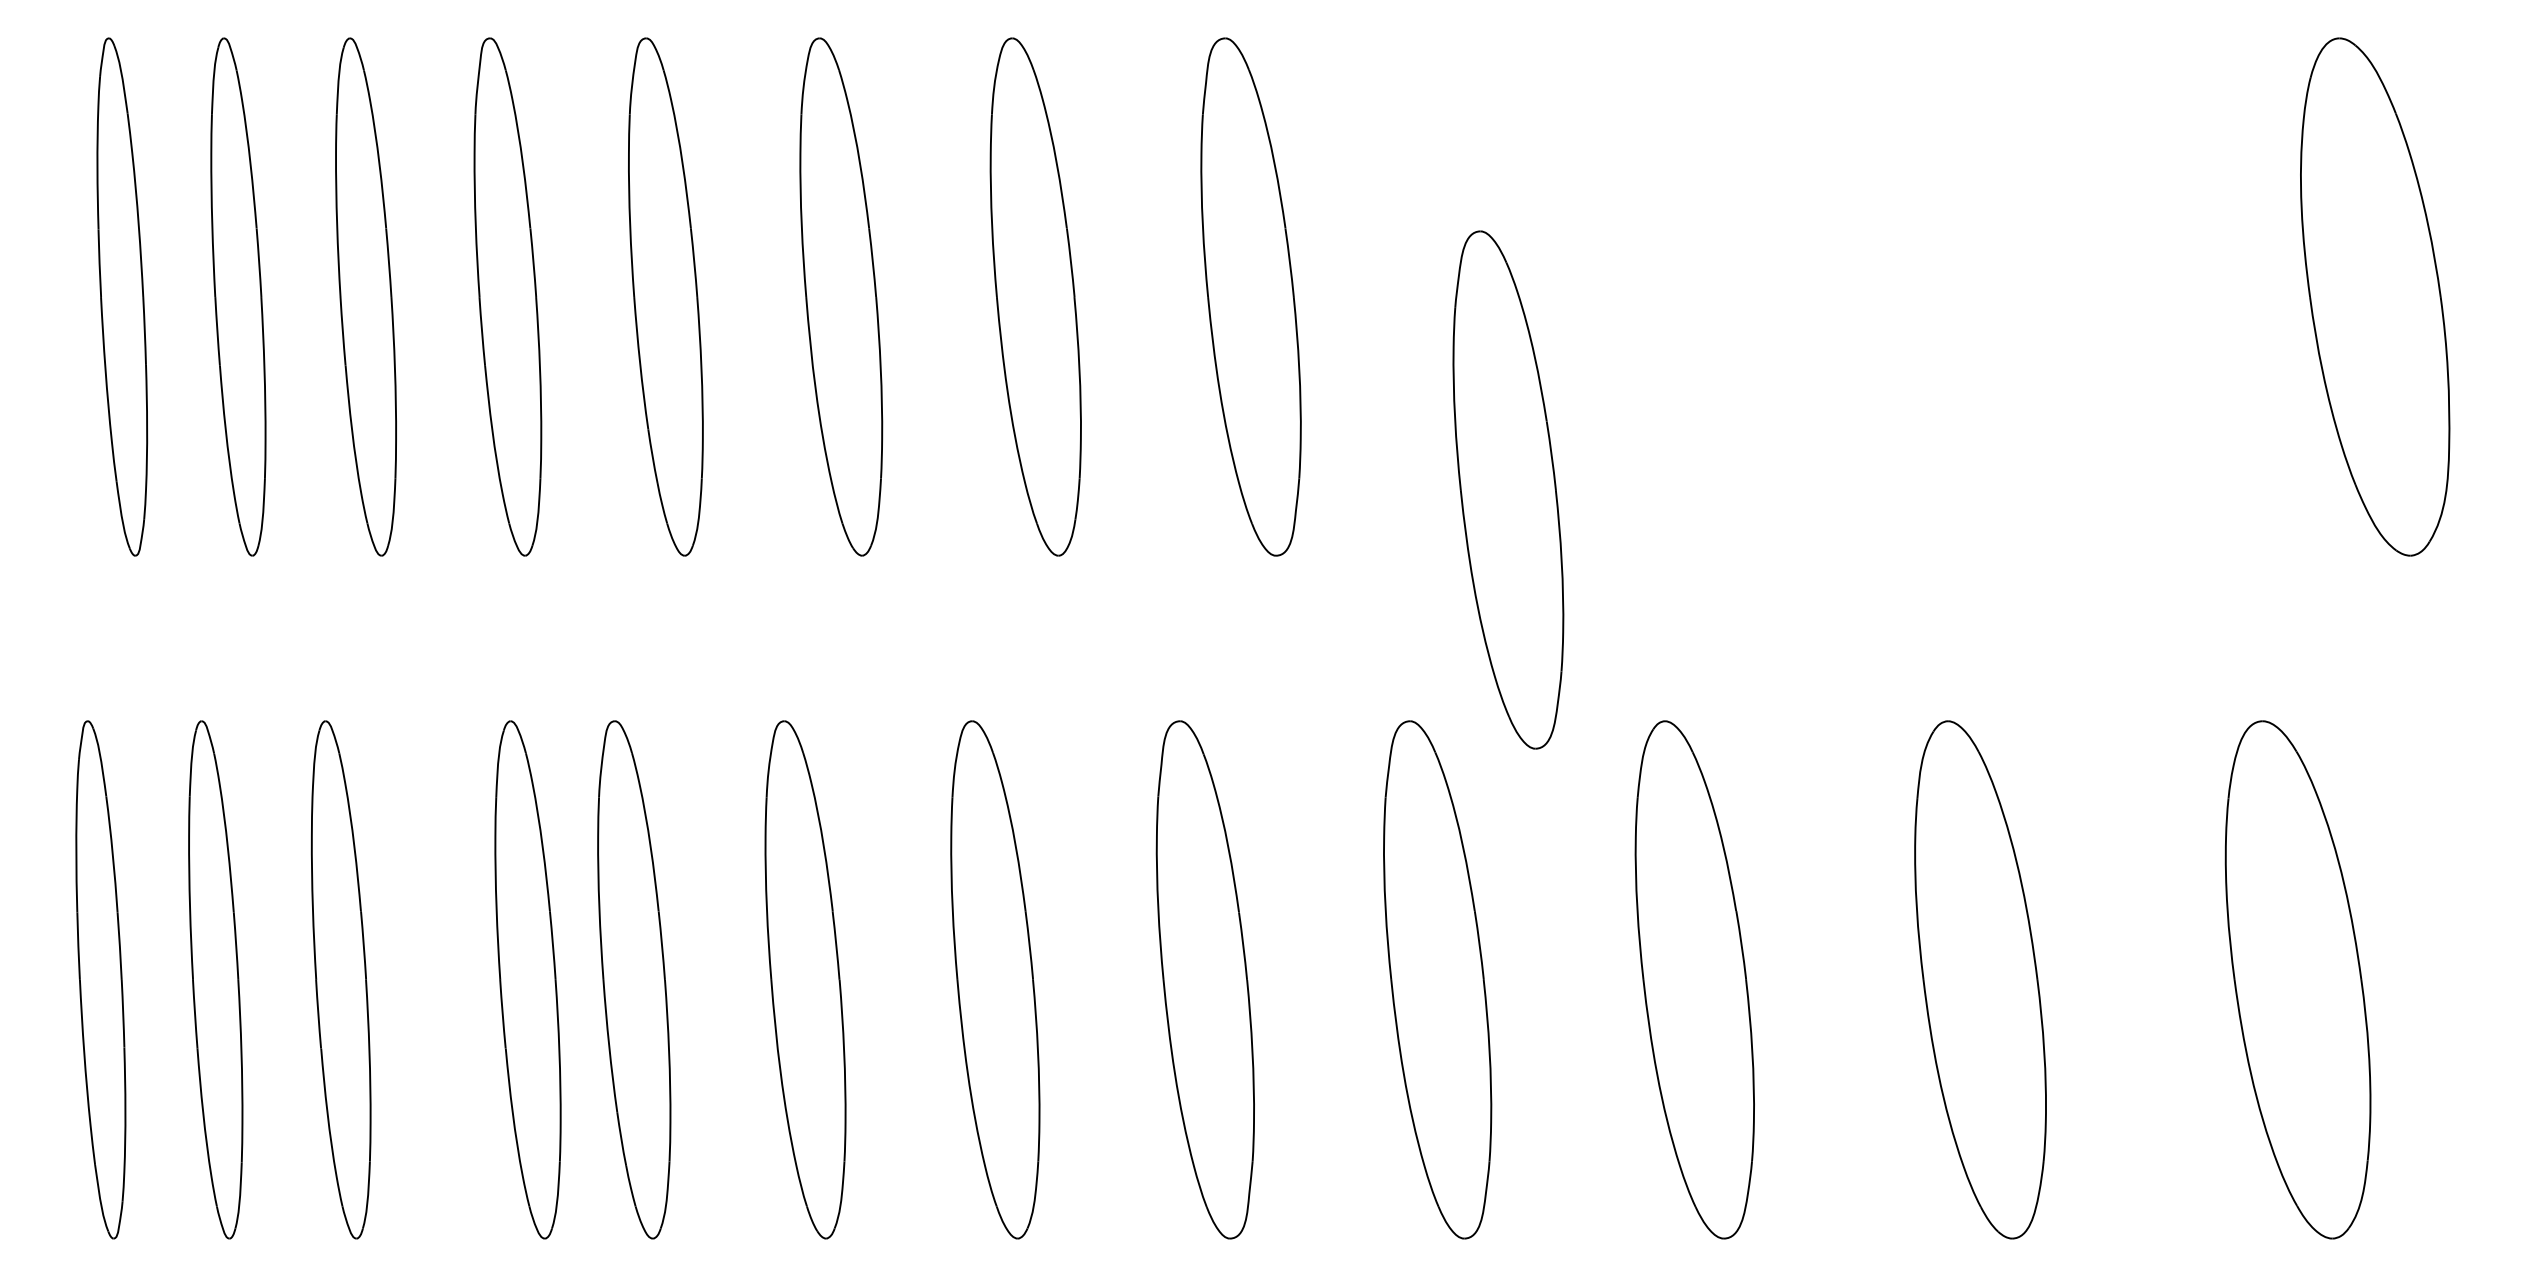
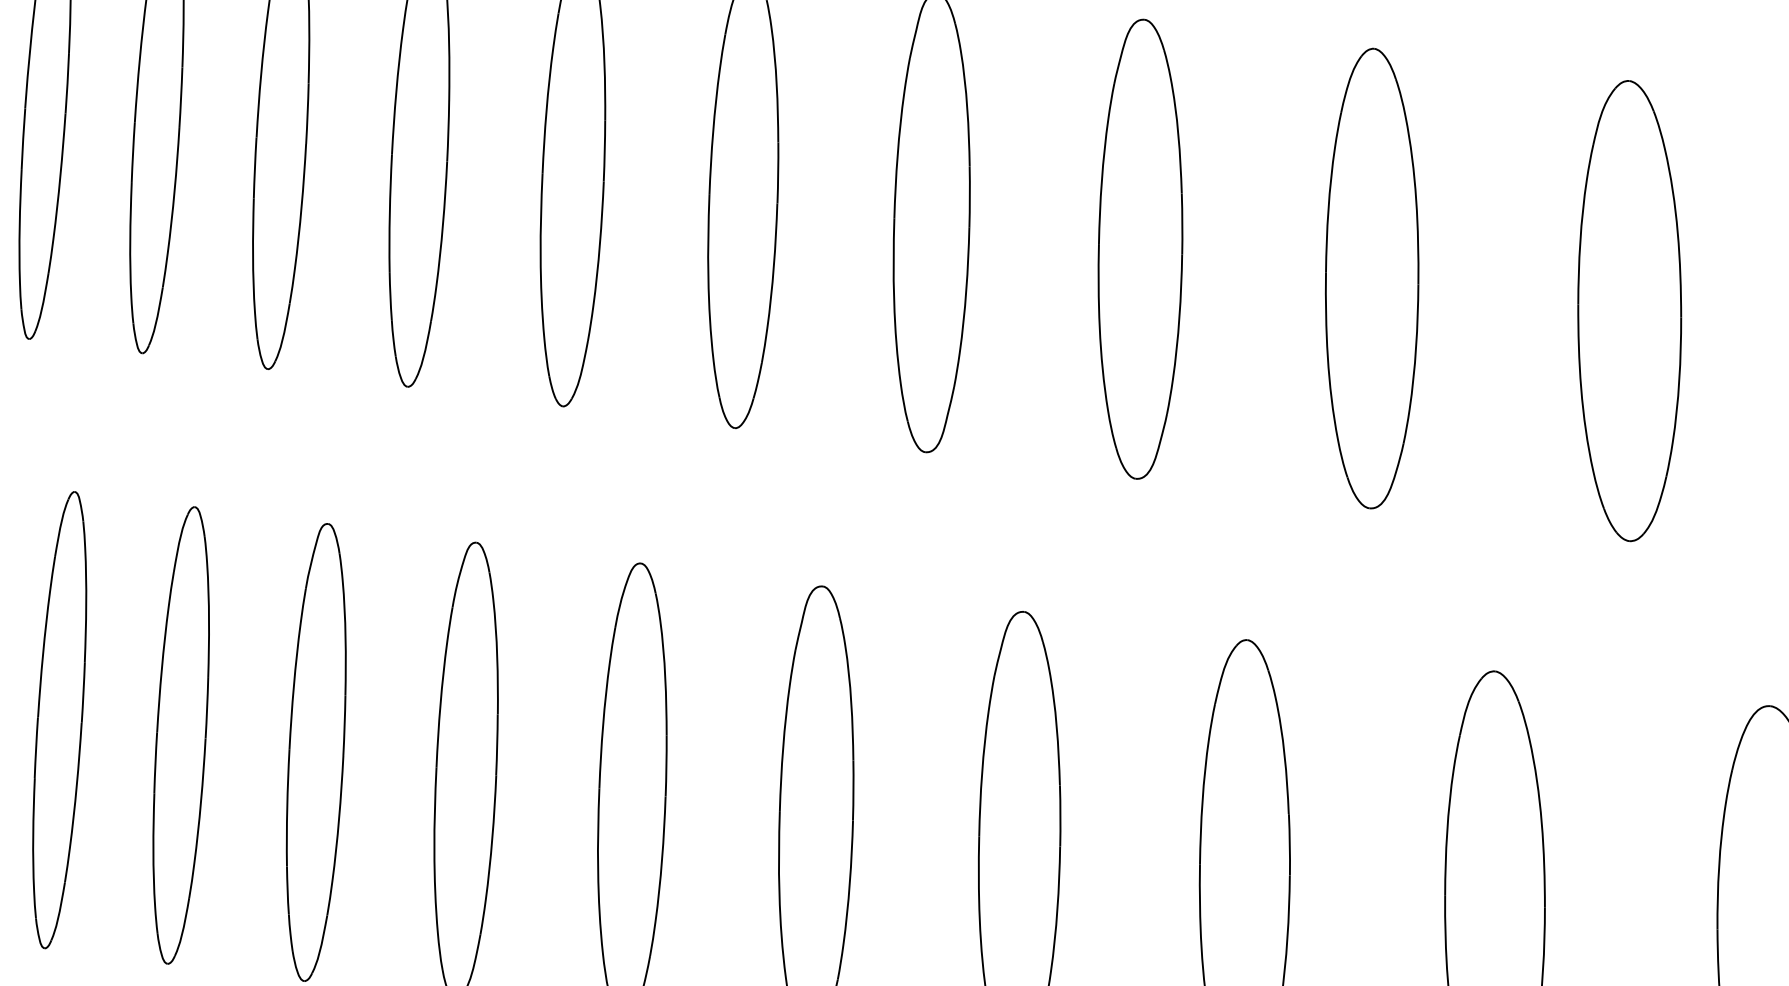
part: (1753, 296) -> (1371, 278), added
part: (2048, 296) -> (1630, 310), added
part: (1508, 489) -> (1140, 248), moved
part: (527, 979) -> (181, 735), moved

